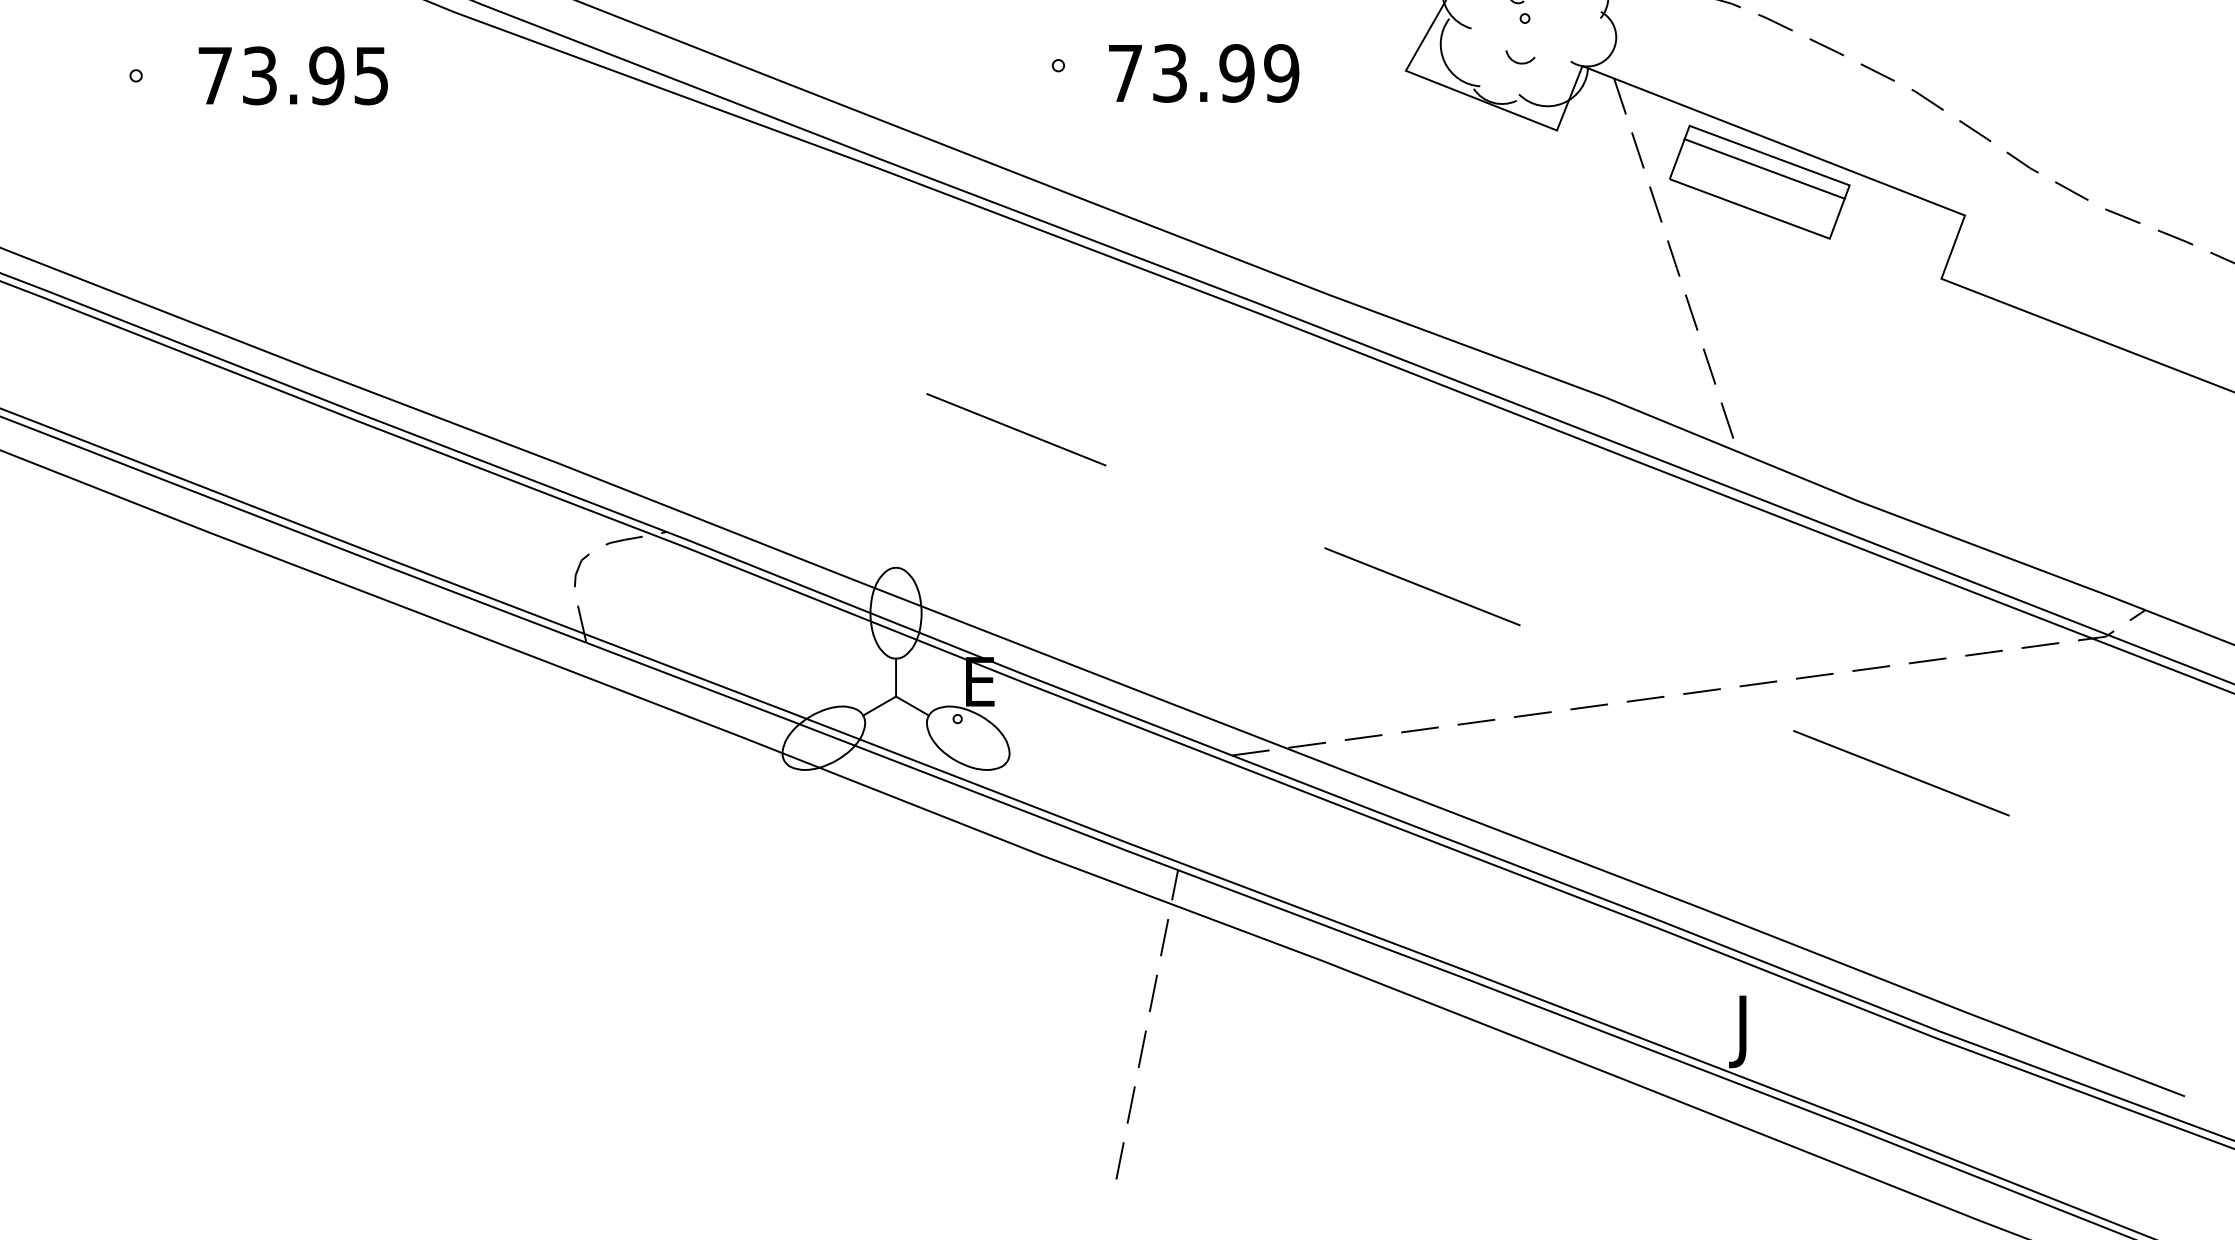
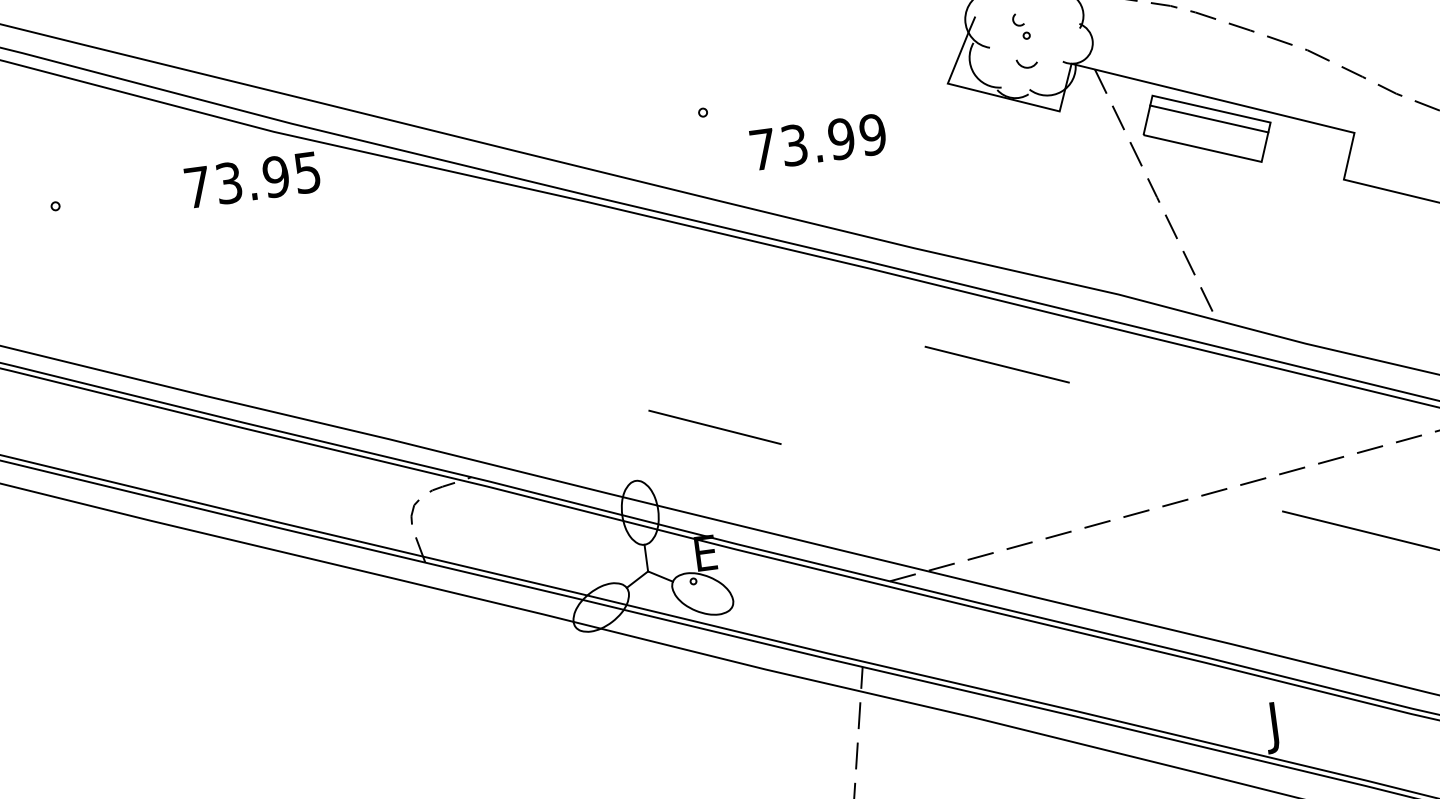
text: (1204, 73) -> (818, 142), moved
text: (292, 75) -> (251, 179), moved
line: (1016, 429) -> (715, 427), moved
line: (1422, 586) -> (997, 364), moved

